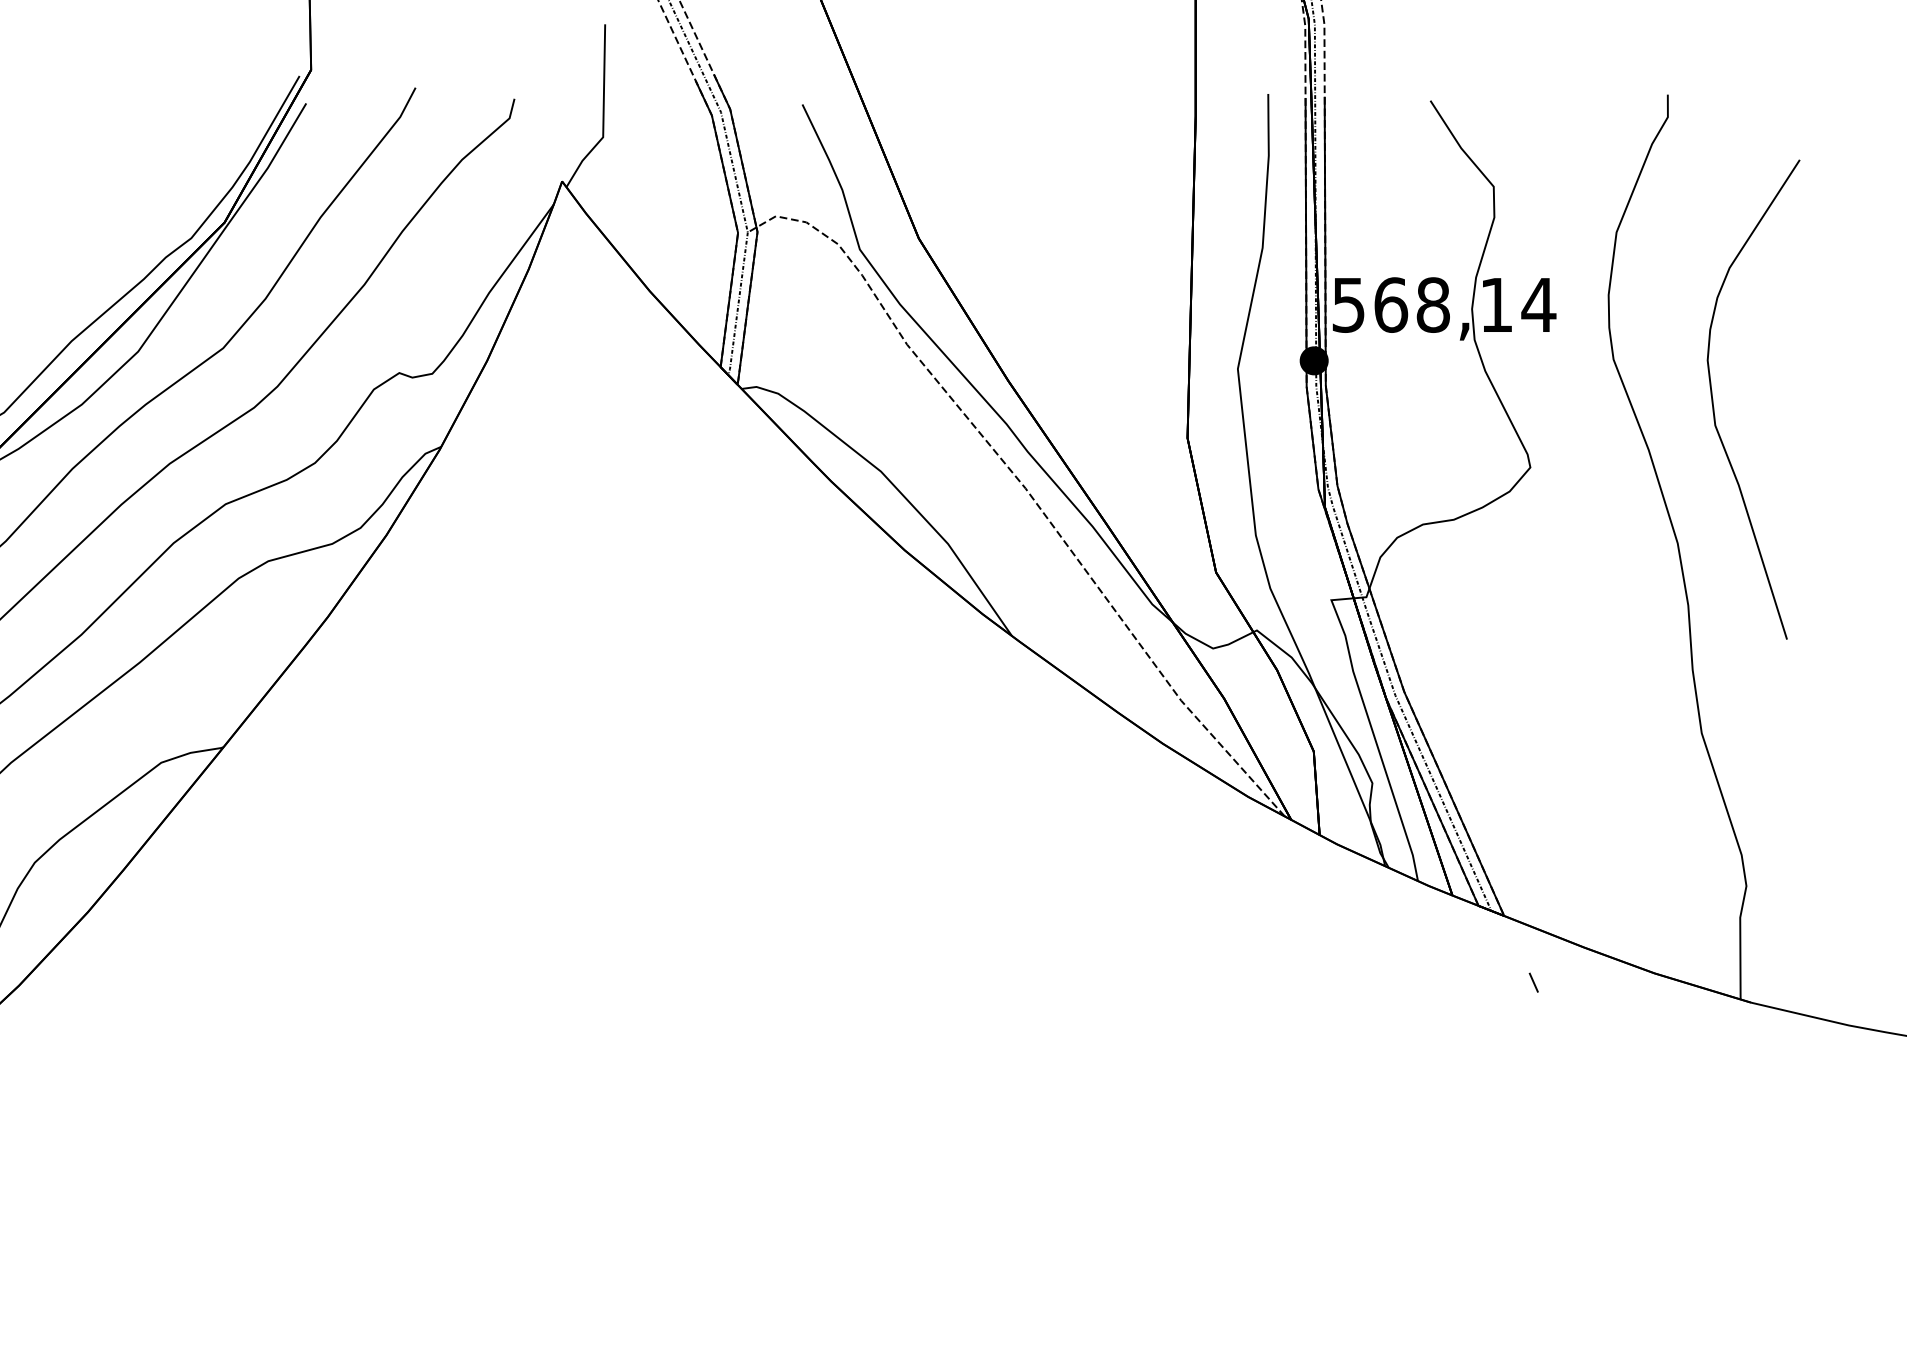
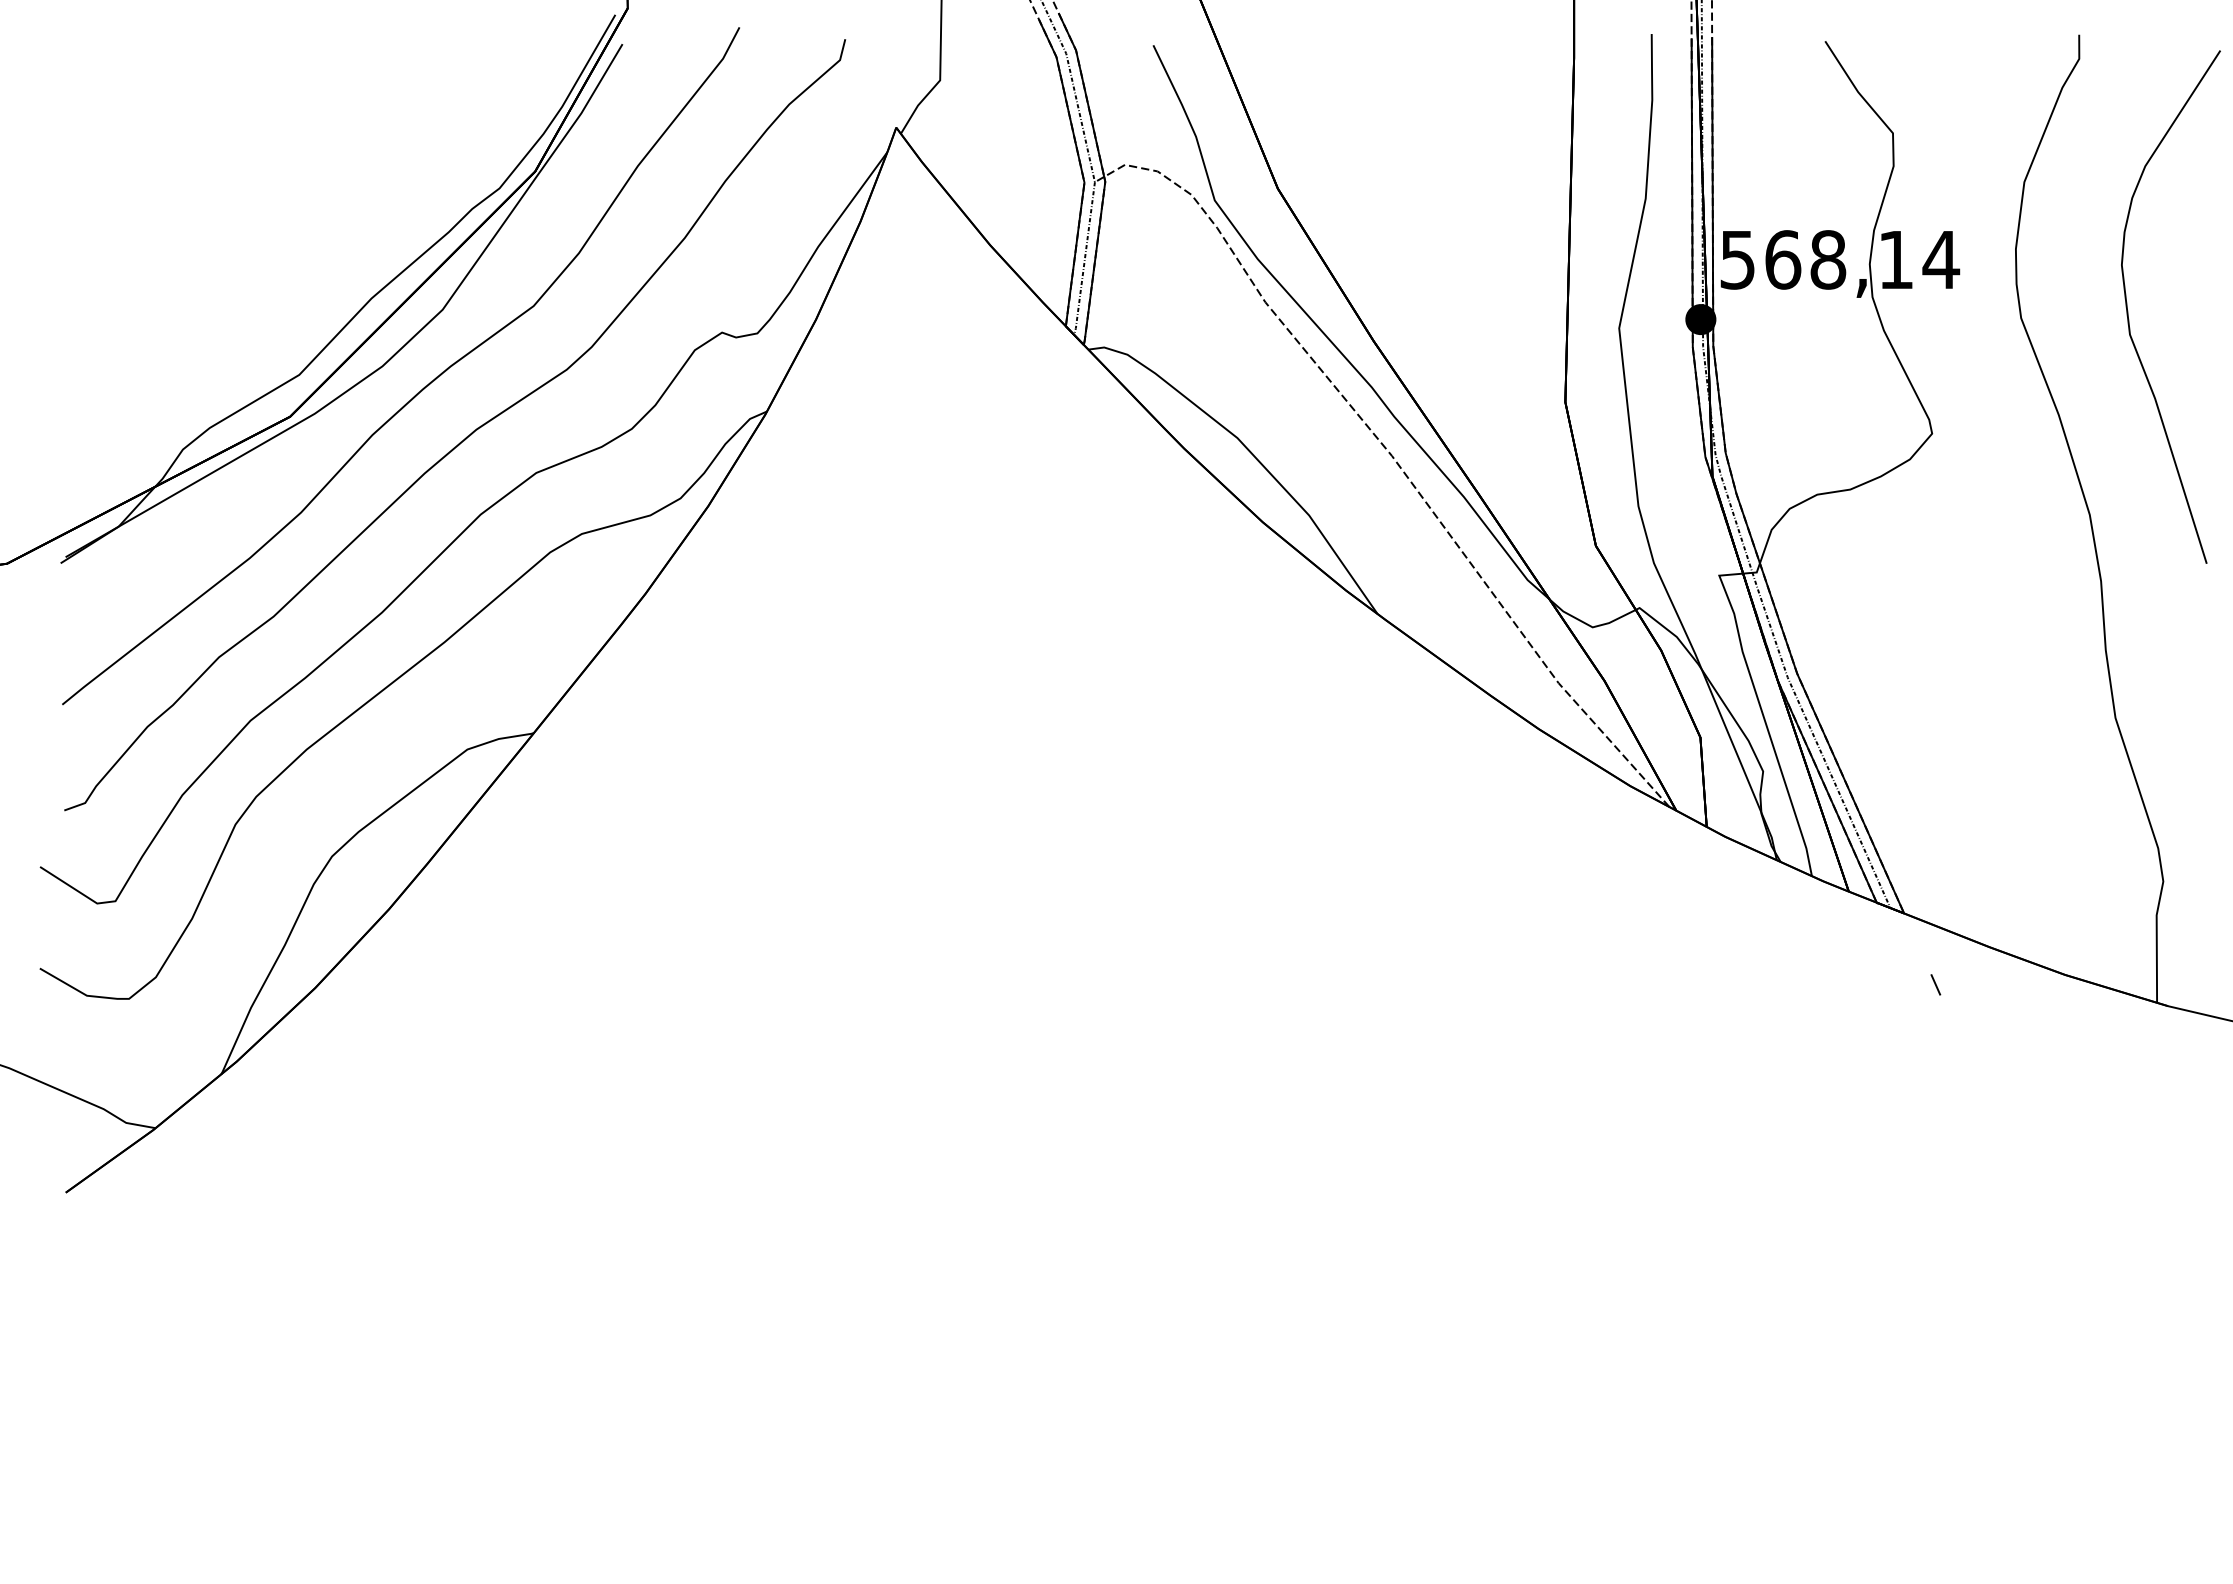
part: (1713, 402) -> (2128, 310), moved

